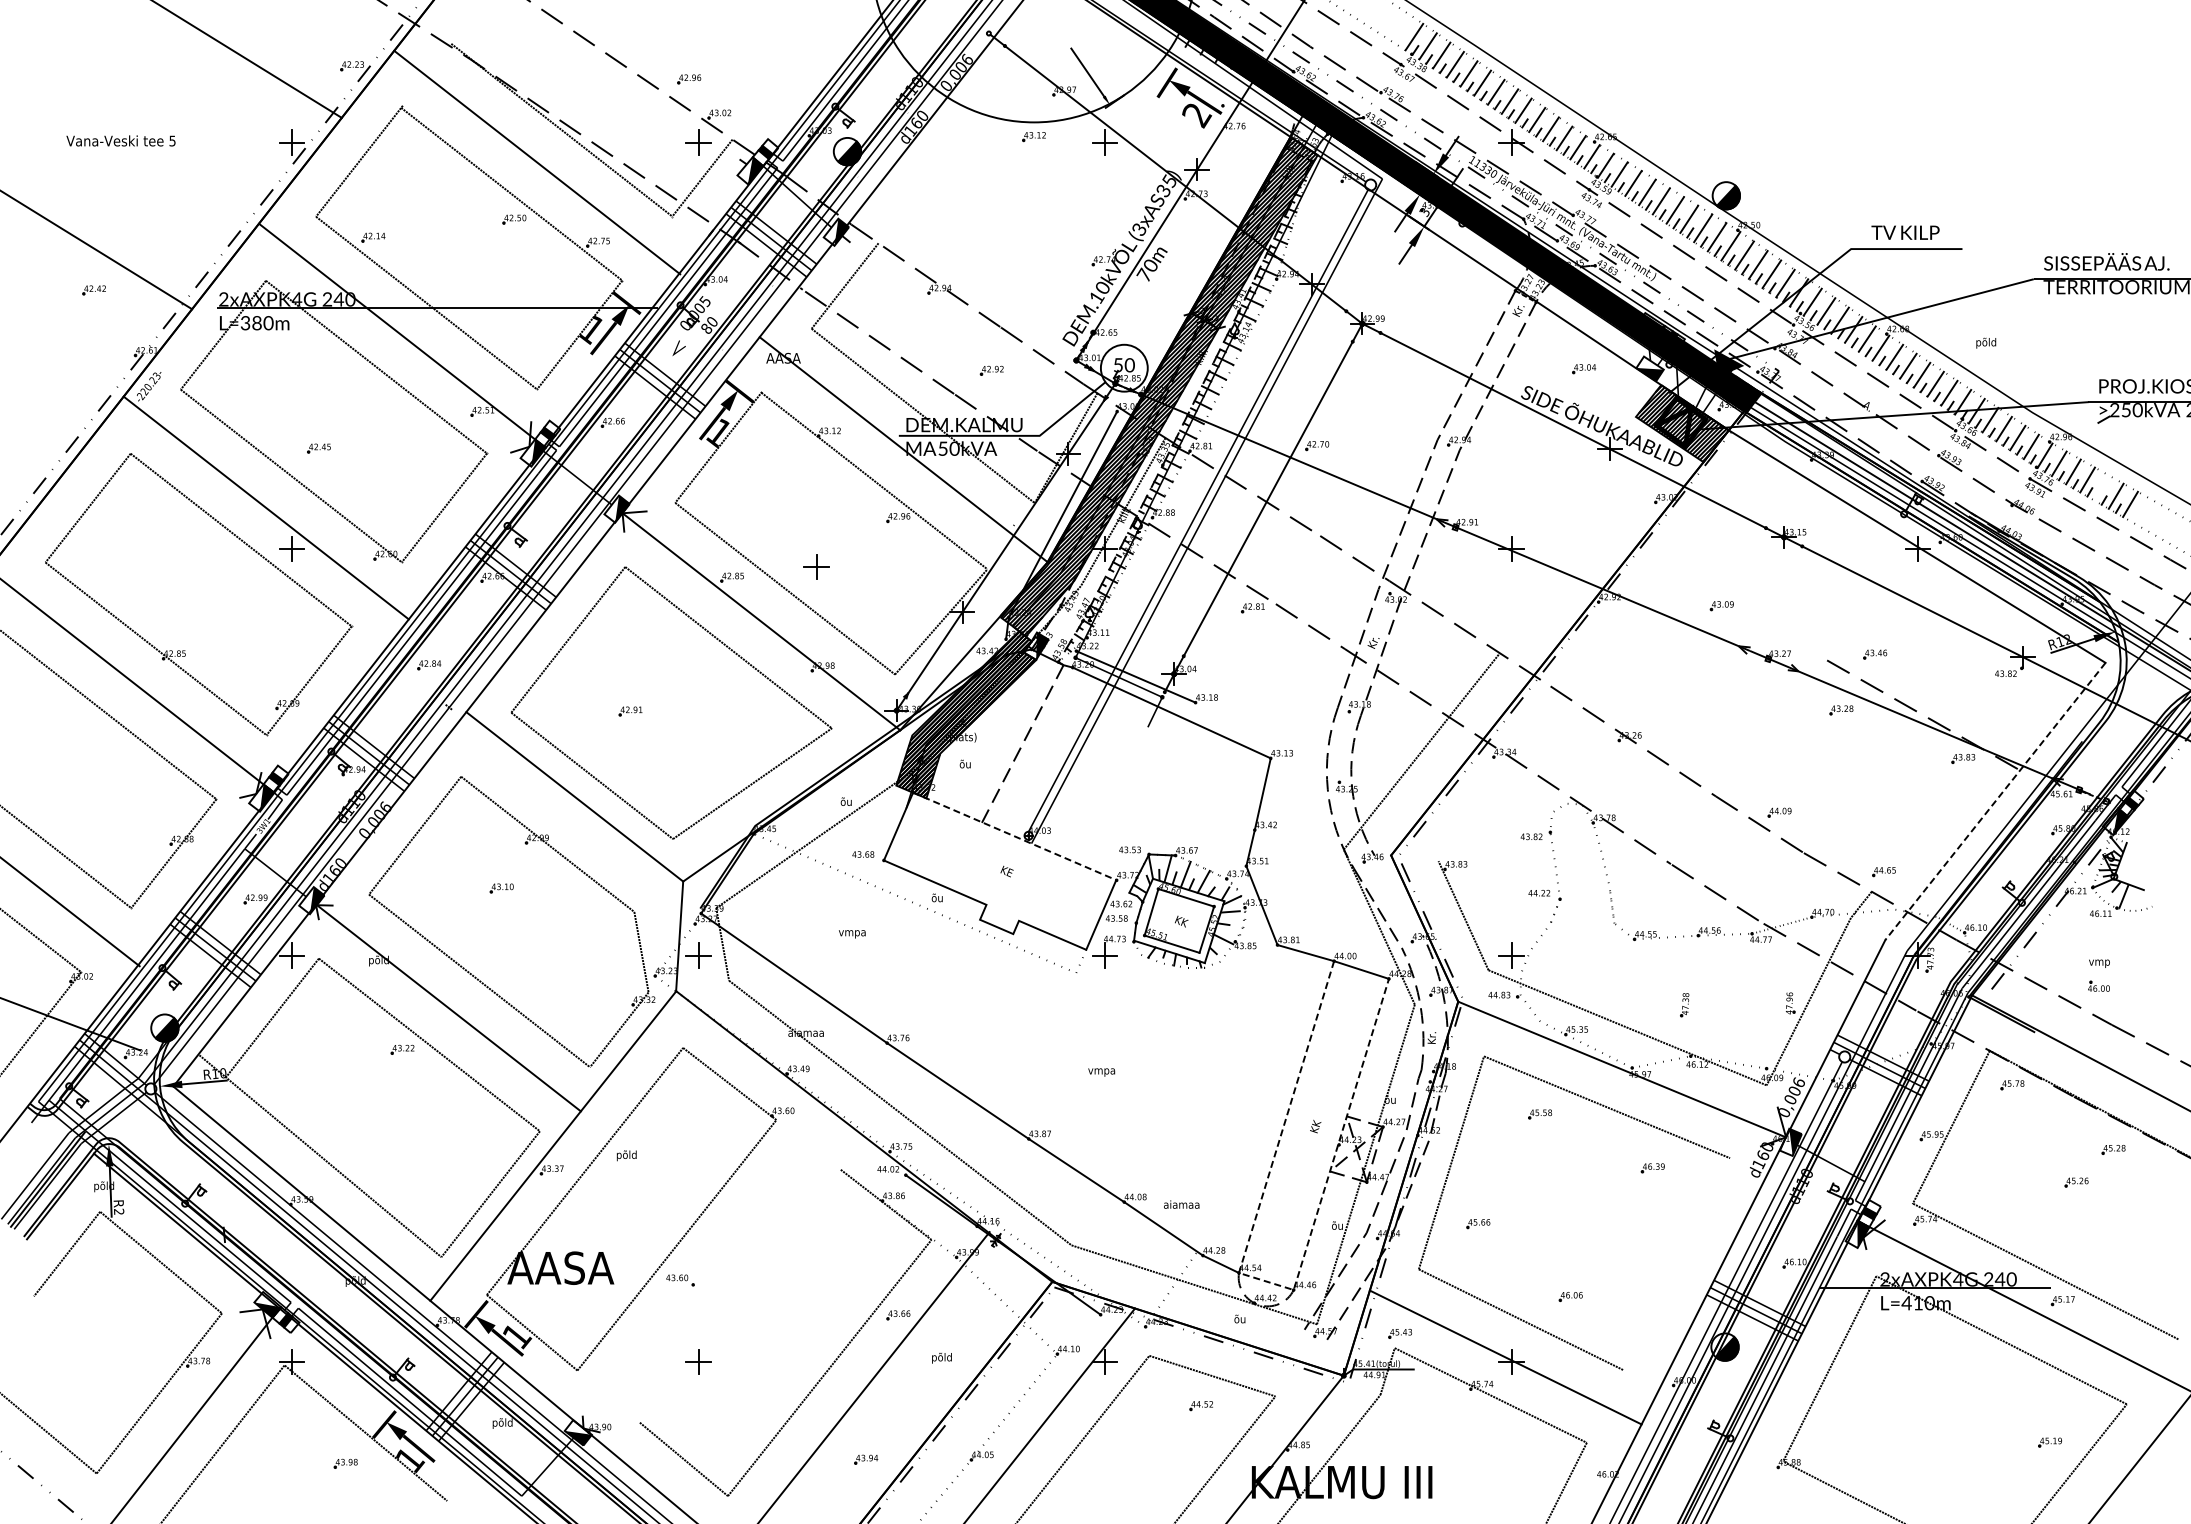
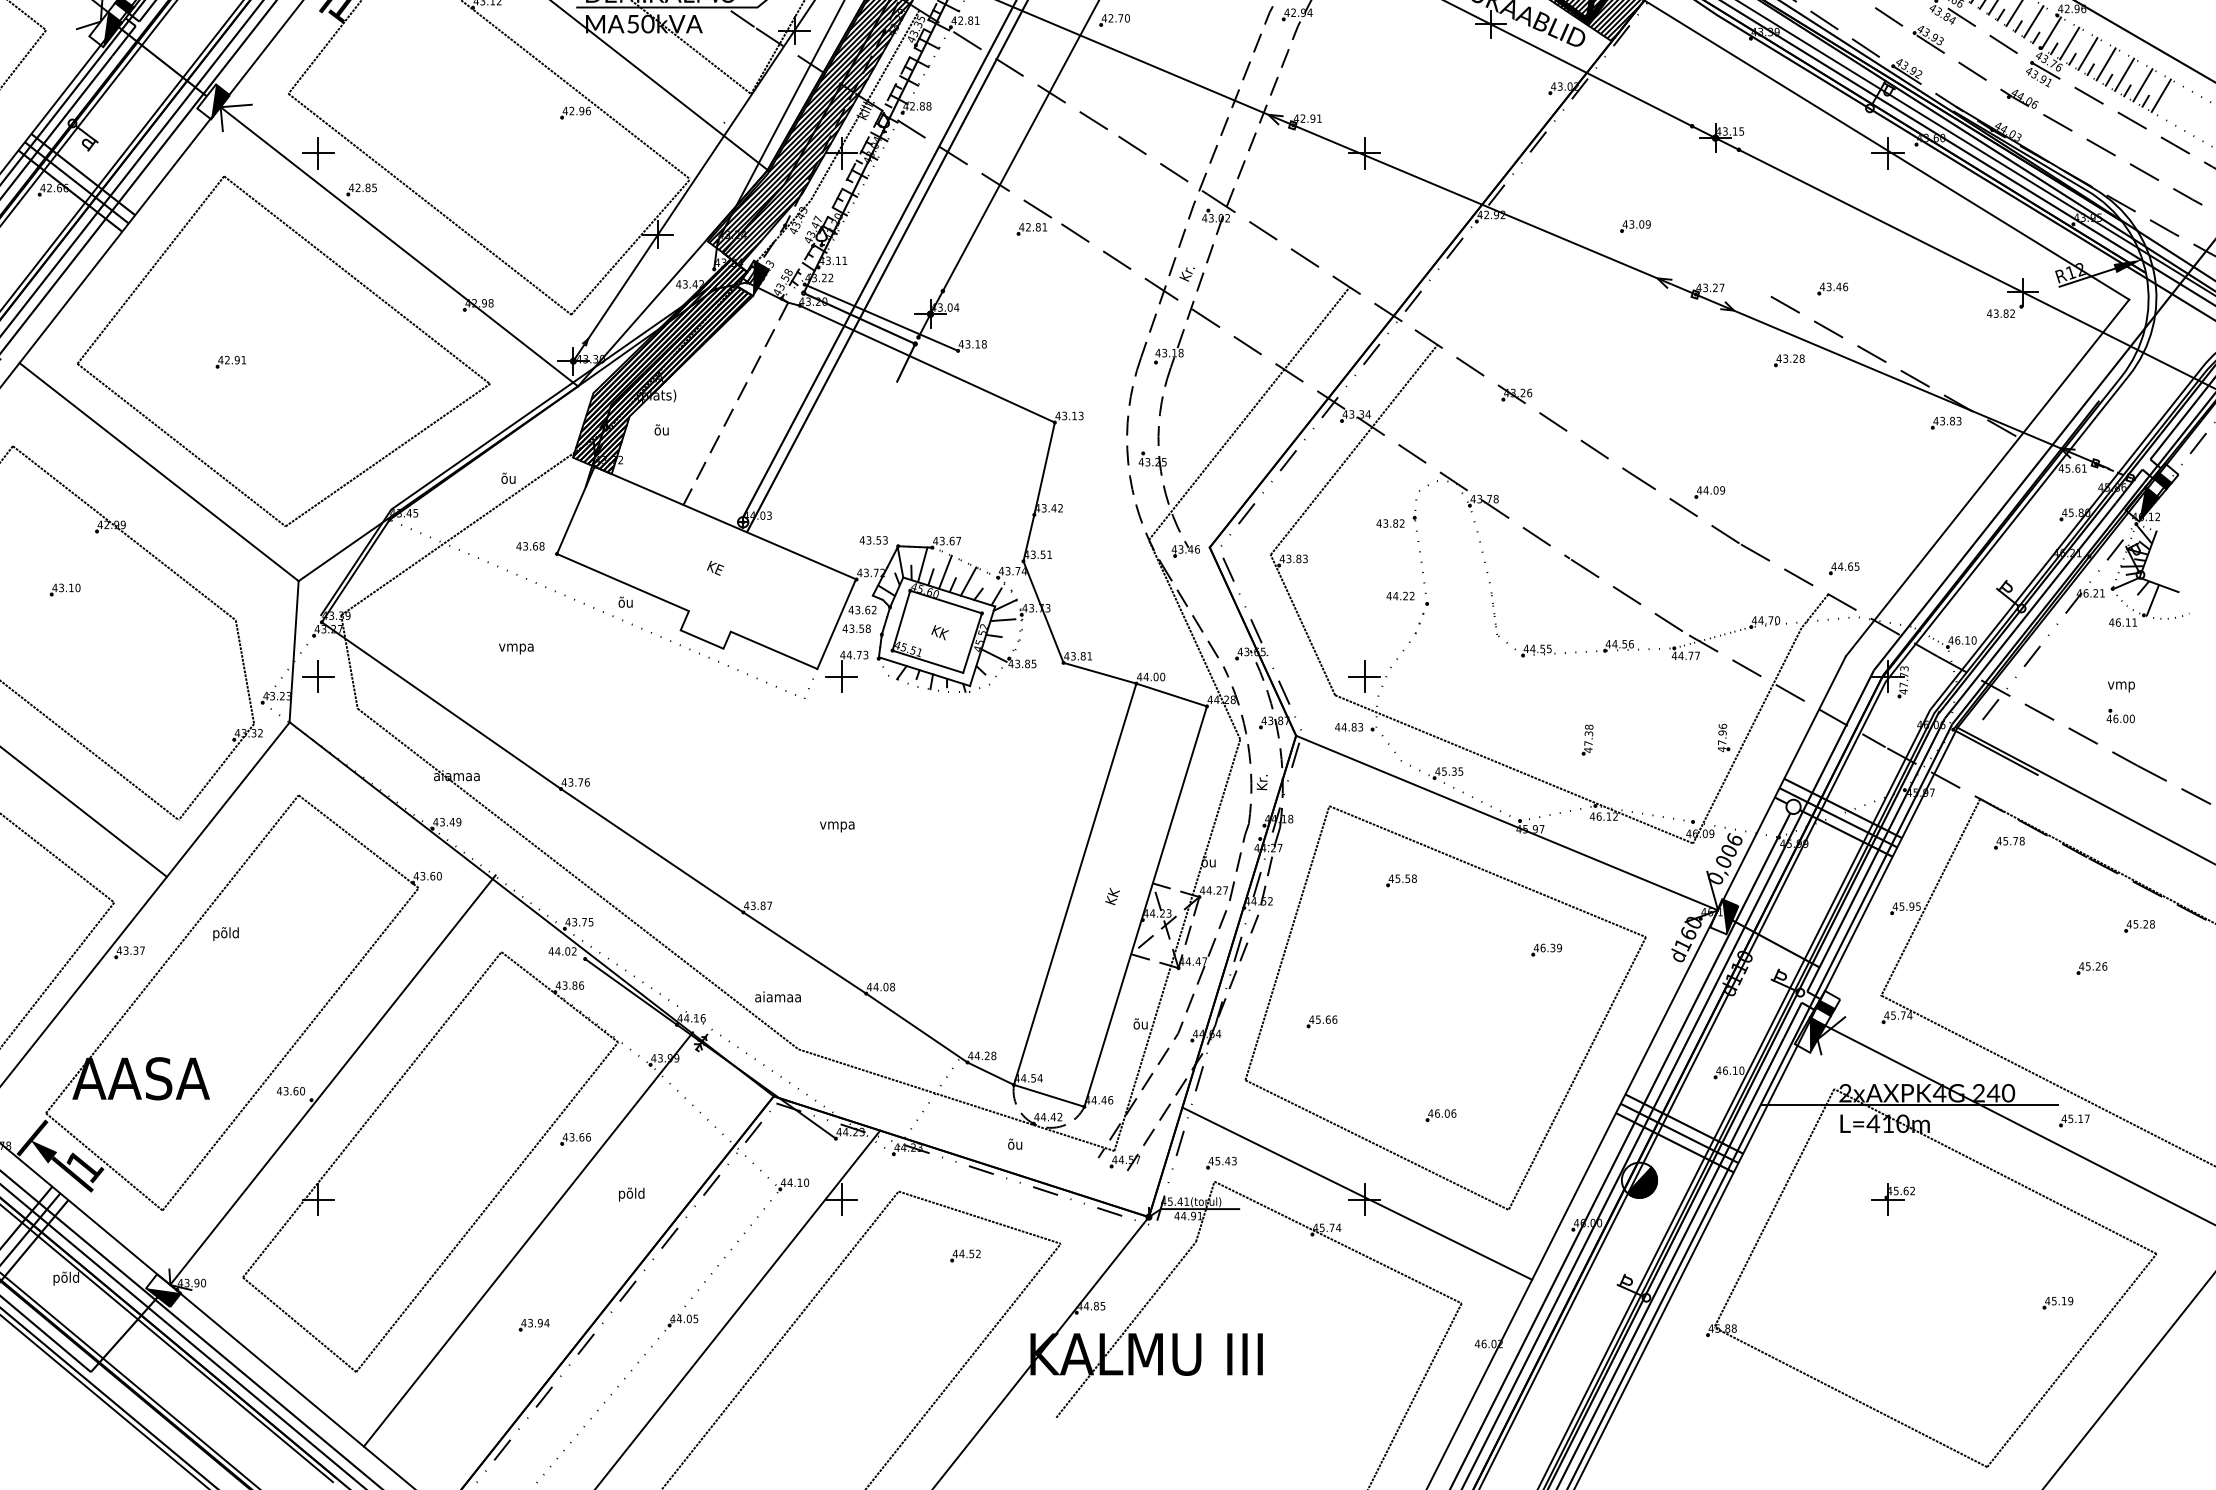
line: (2101, 487) -> (2124, 73), added
part: (816, 566) -> (318, 152), moved
line: (1503, 779) -> (1354, 449), added
line: (1995, 801) -> (1987, 478), dashed -> solid
line: (1014, 836) -> (725, 523), dashed -> solid
text: (1181, 1204) -> (777, 996), moved
line: (1676, 1264) -> (1577, 1073), added
line: (709, 1269) -> (332, 1080), added
line: (1266, 1281) -> (1049, 1095), dashed -> solid
line: (739, 1295) -> (371, 1113), added
part: (1921, 1361) -> (1892, 1198), added

